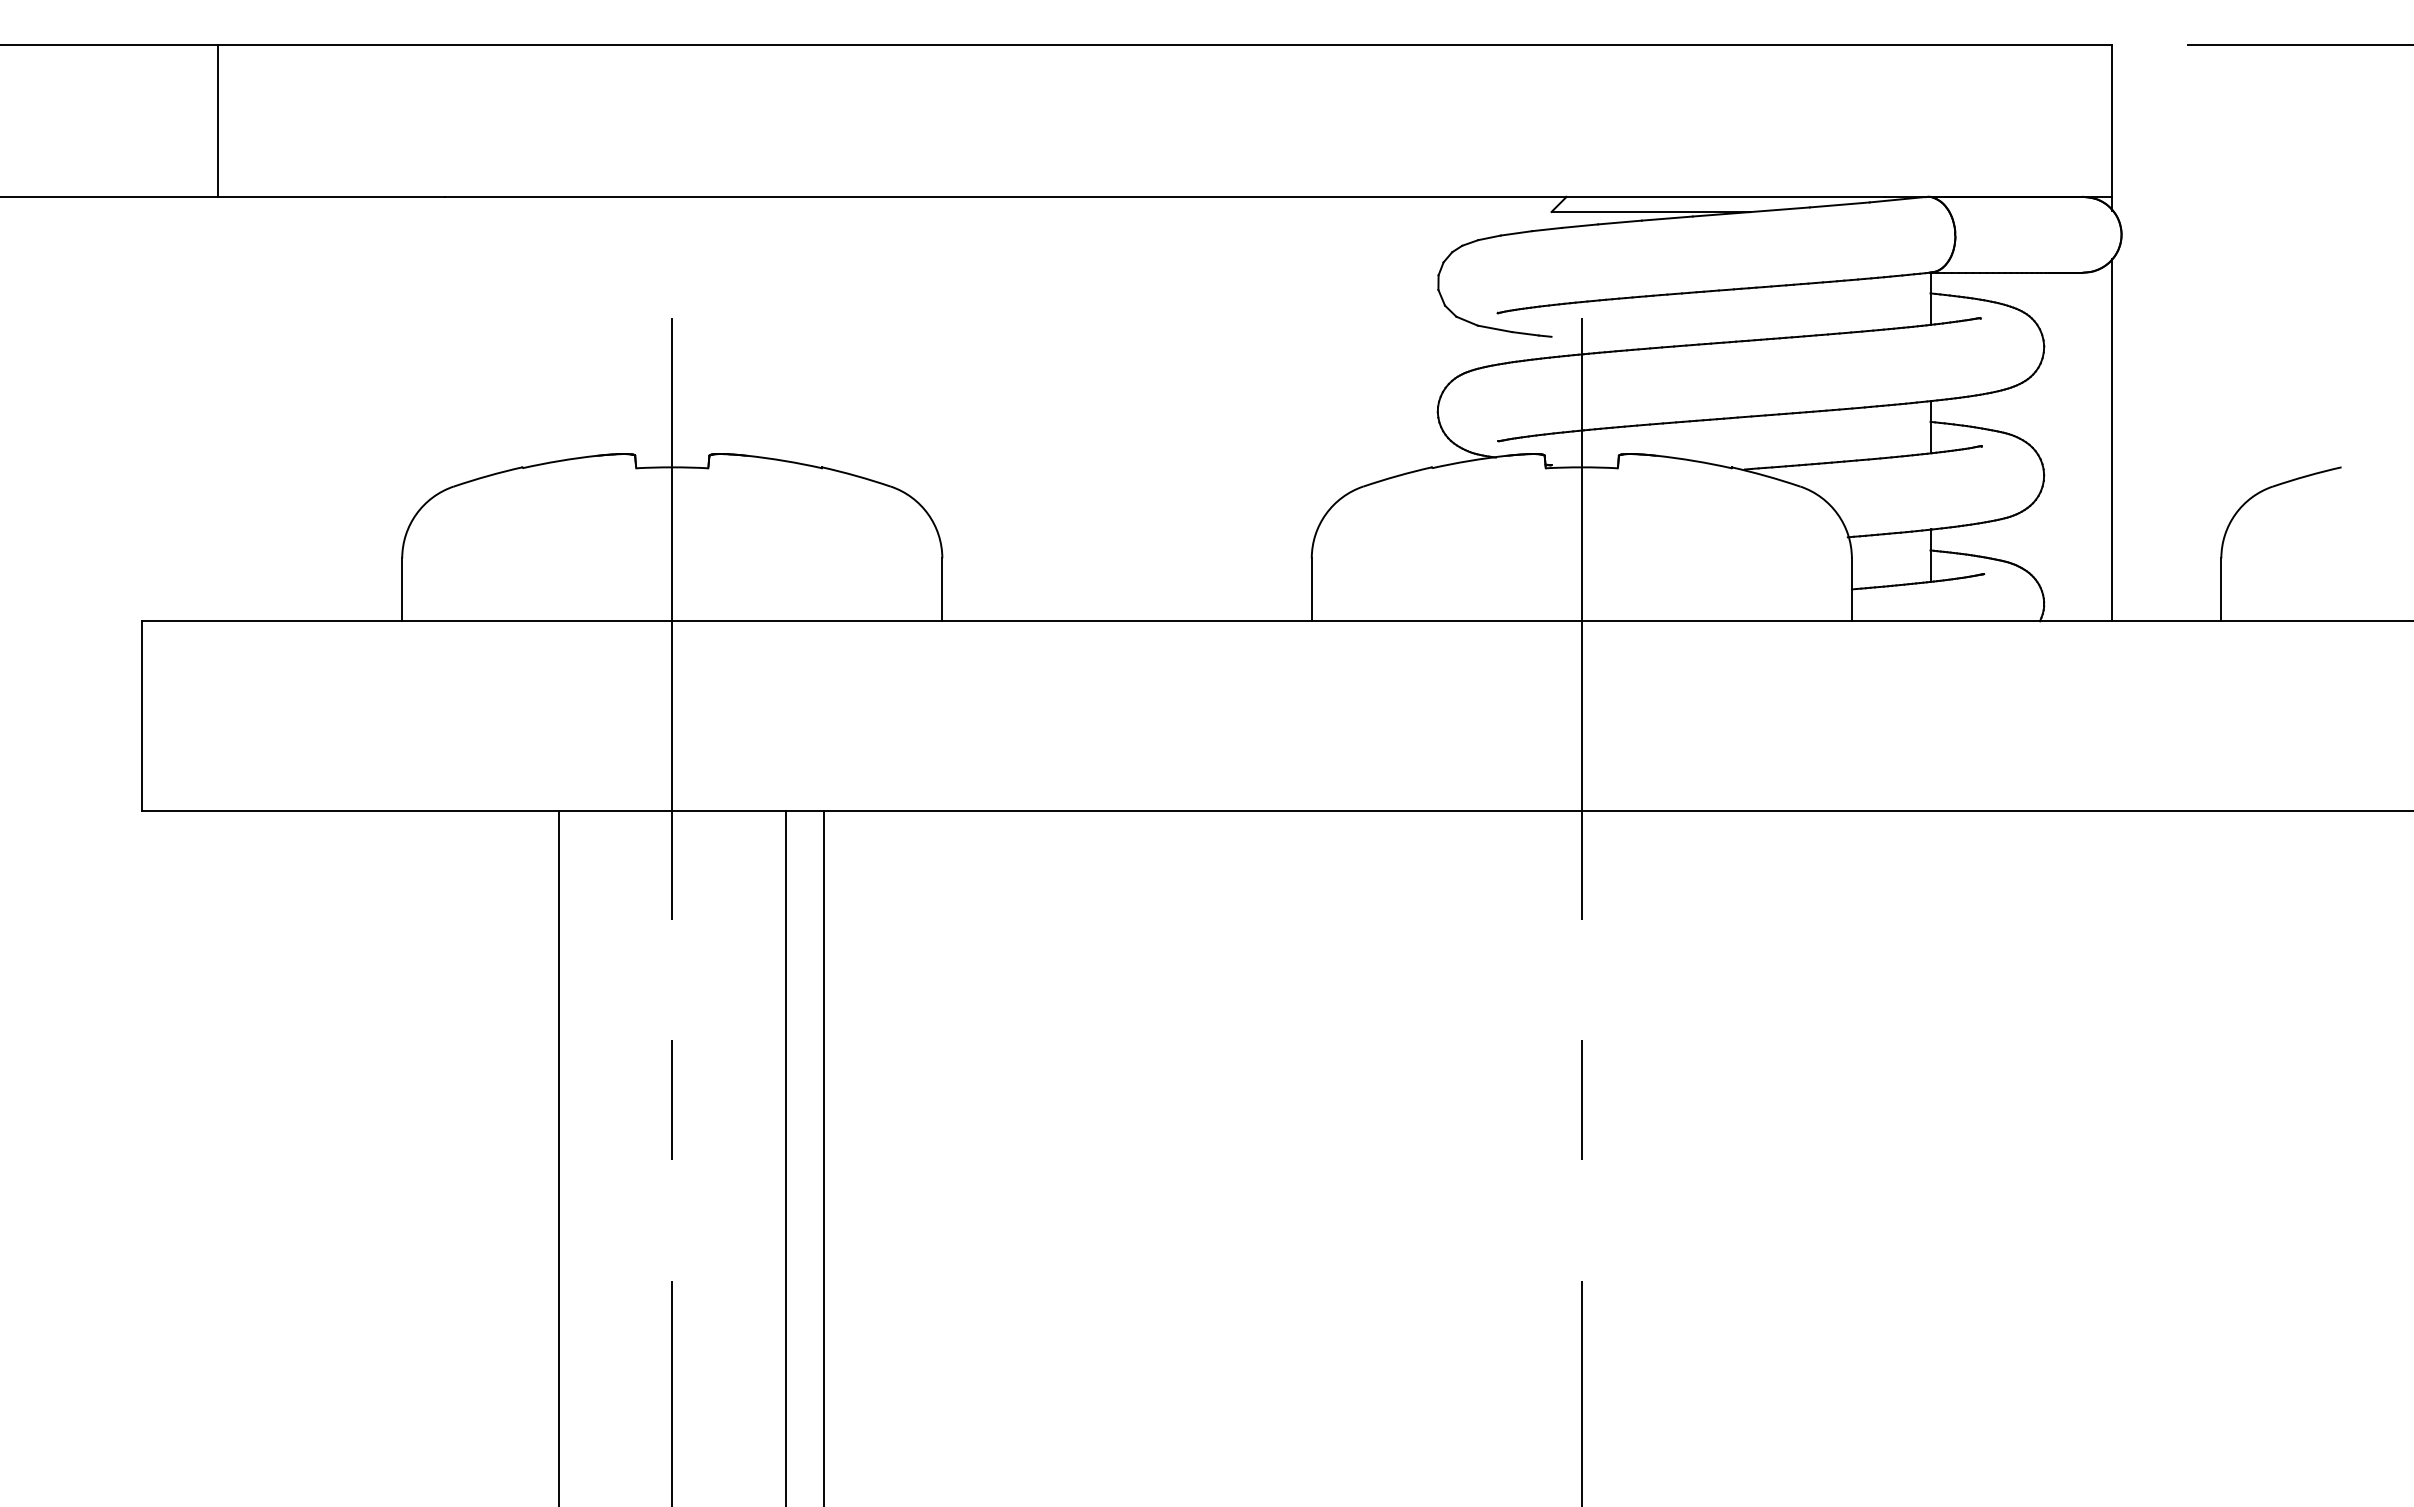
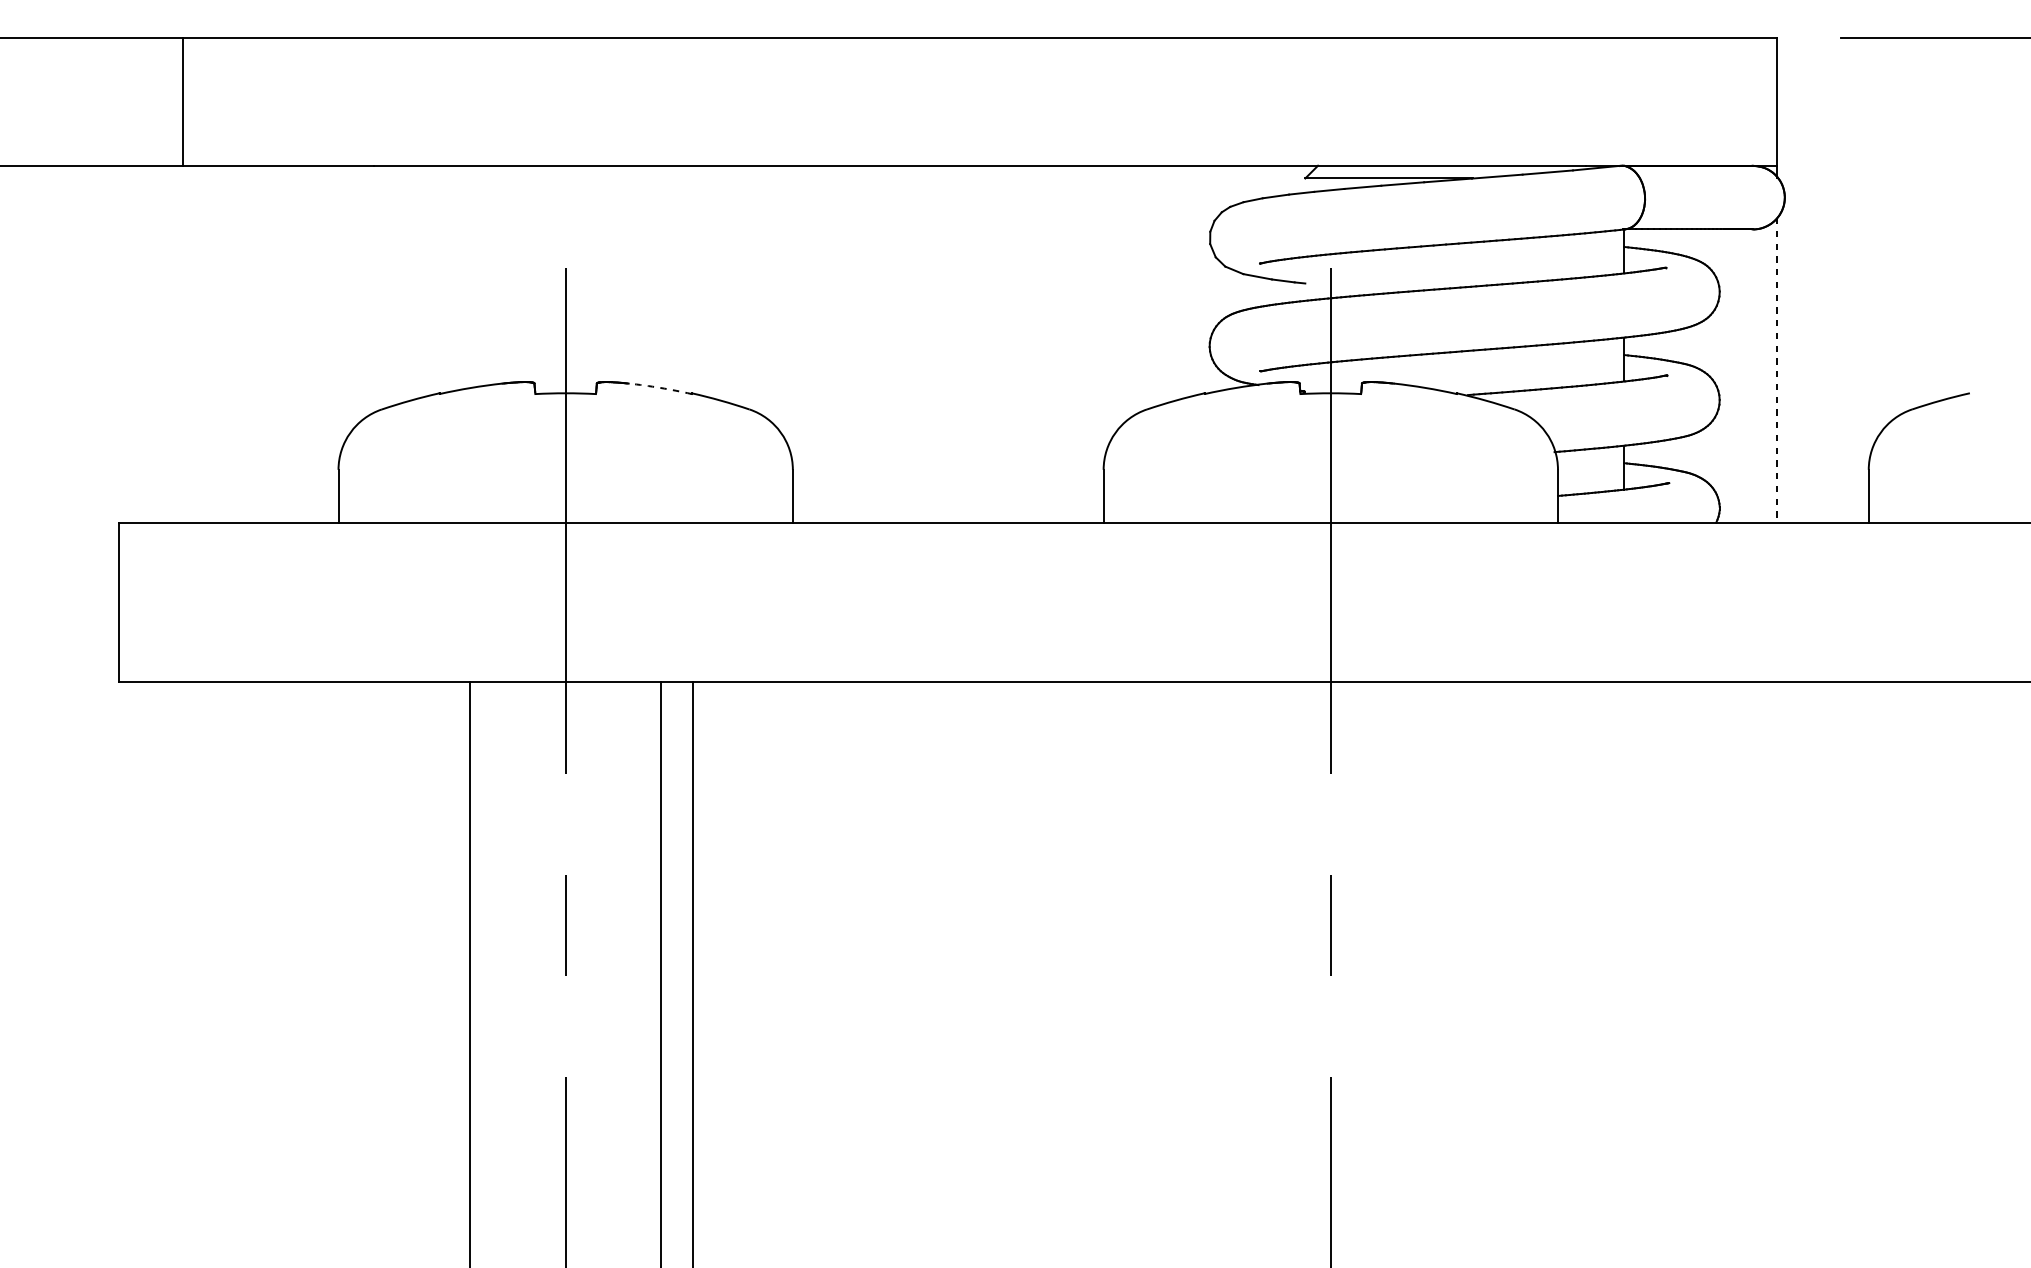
line: (2112, 440) -> (1777, 370), solid -> dashed
arc: (784, 460) -> (660, 387), solid -> dashed

